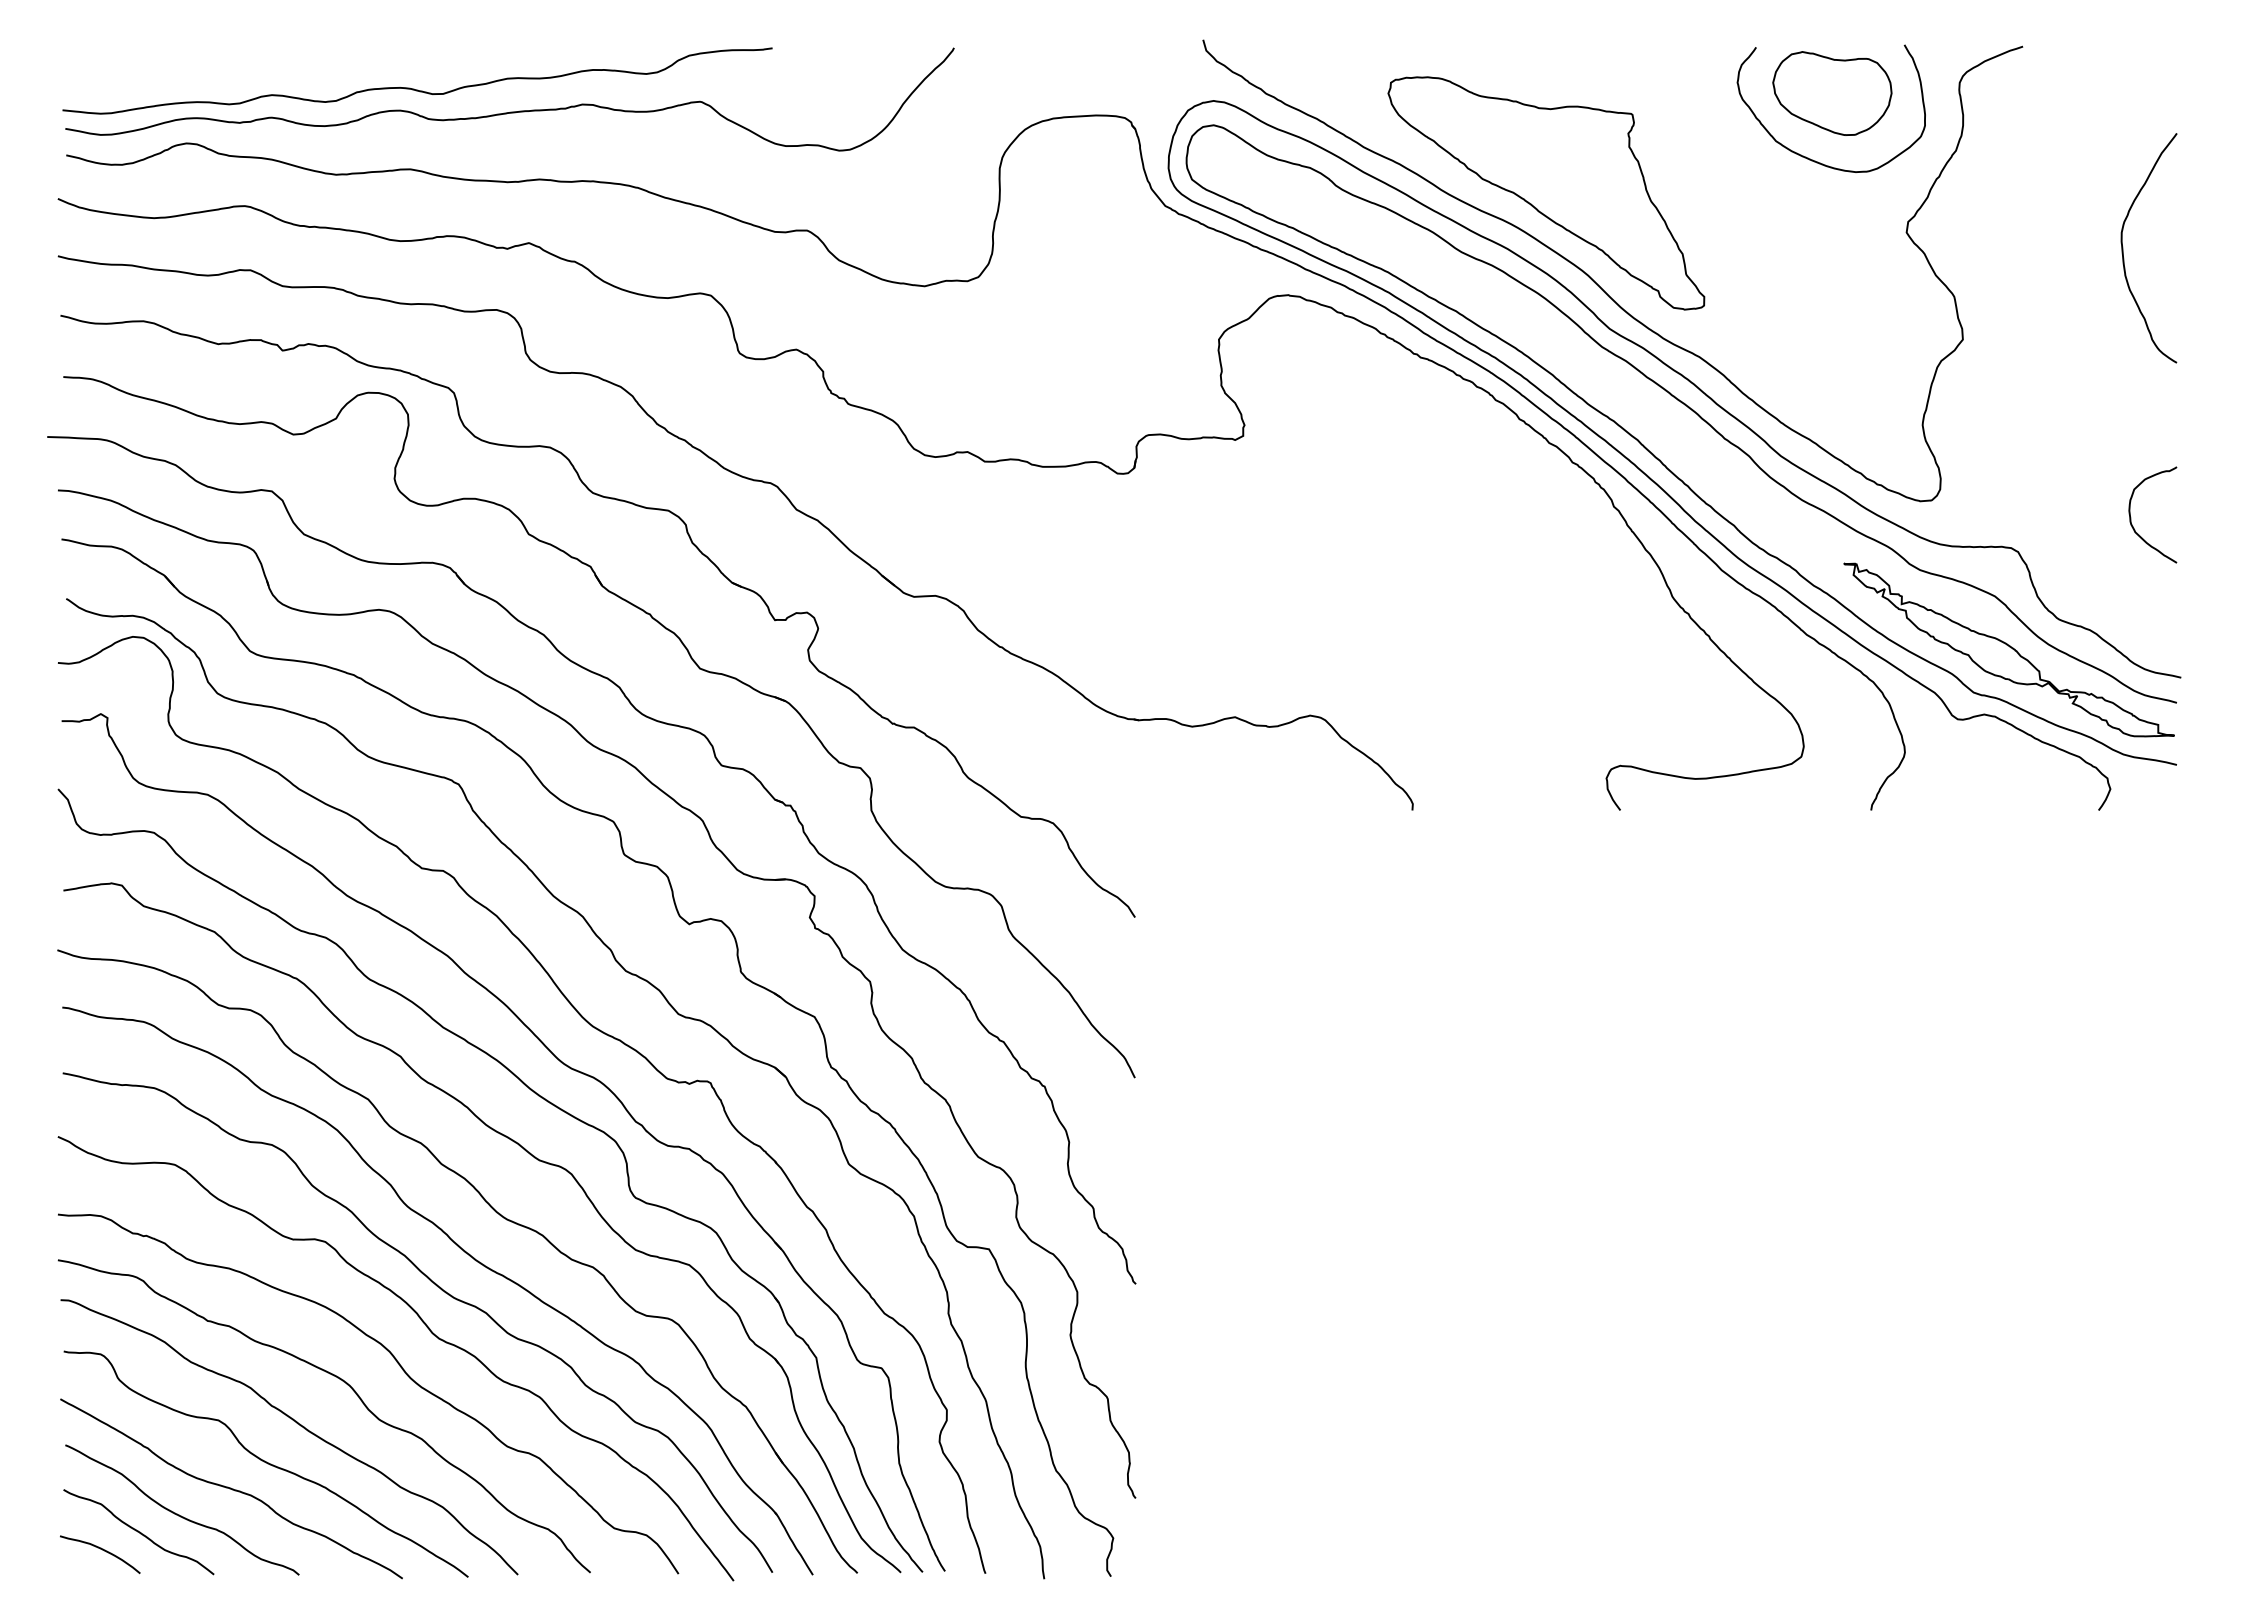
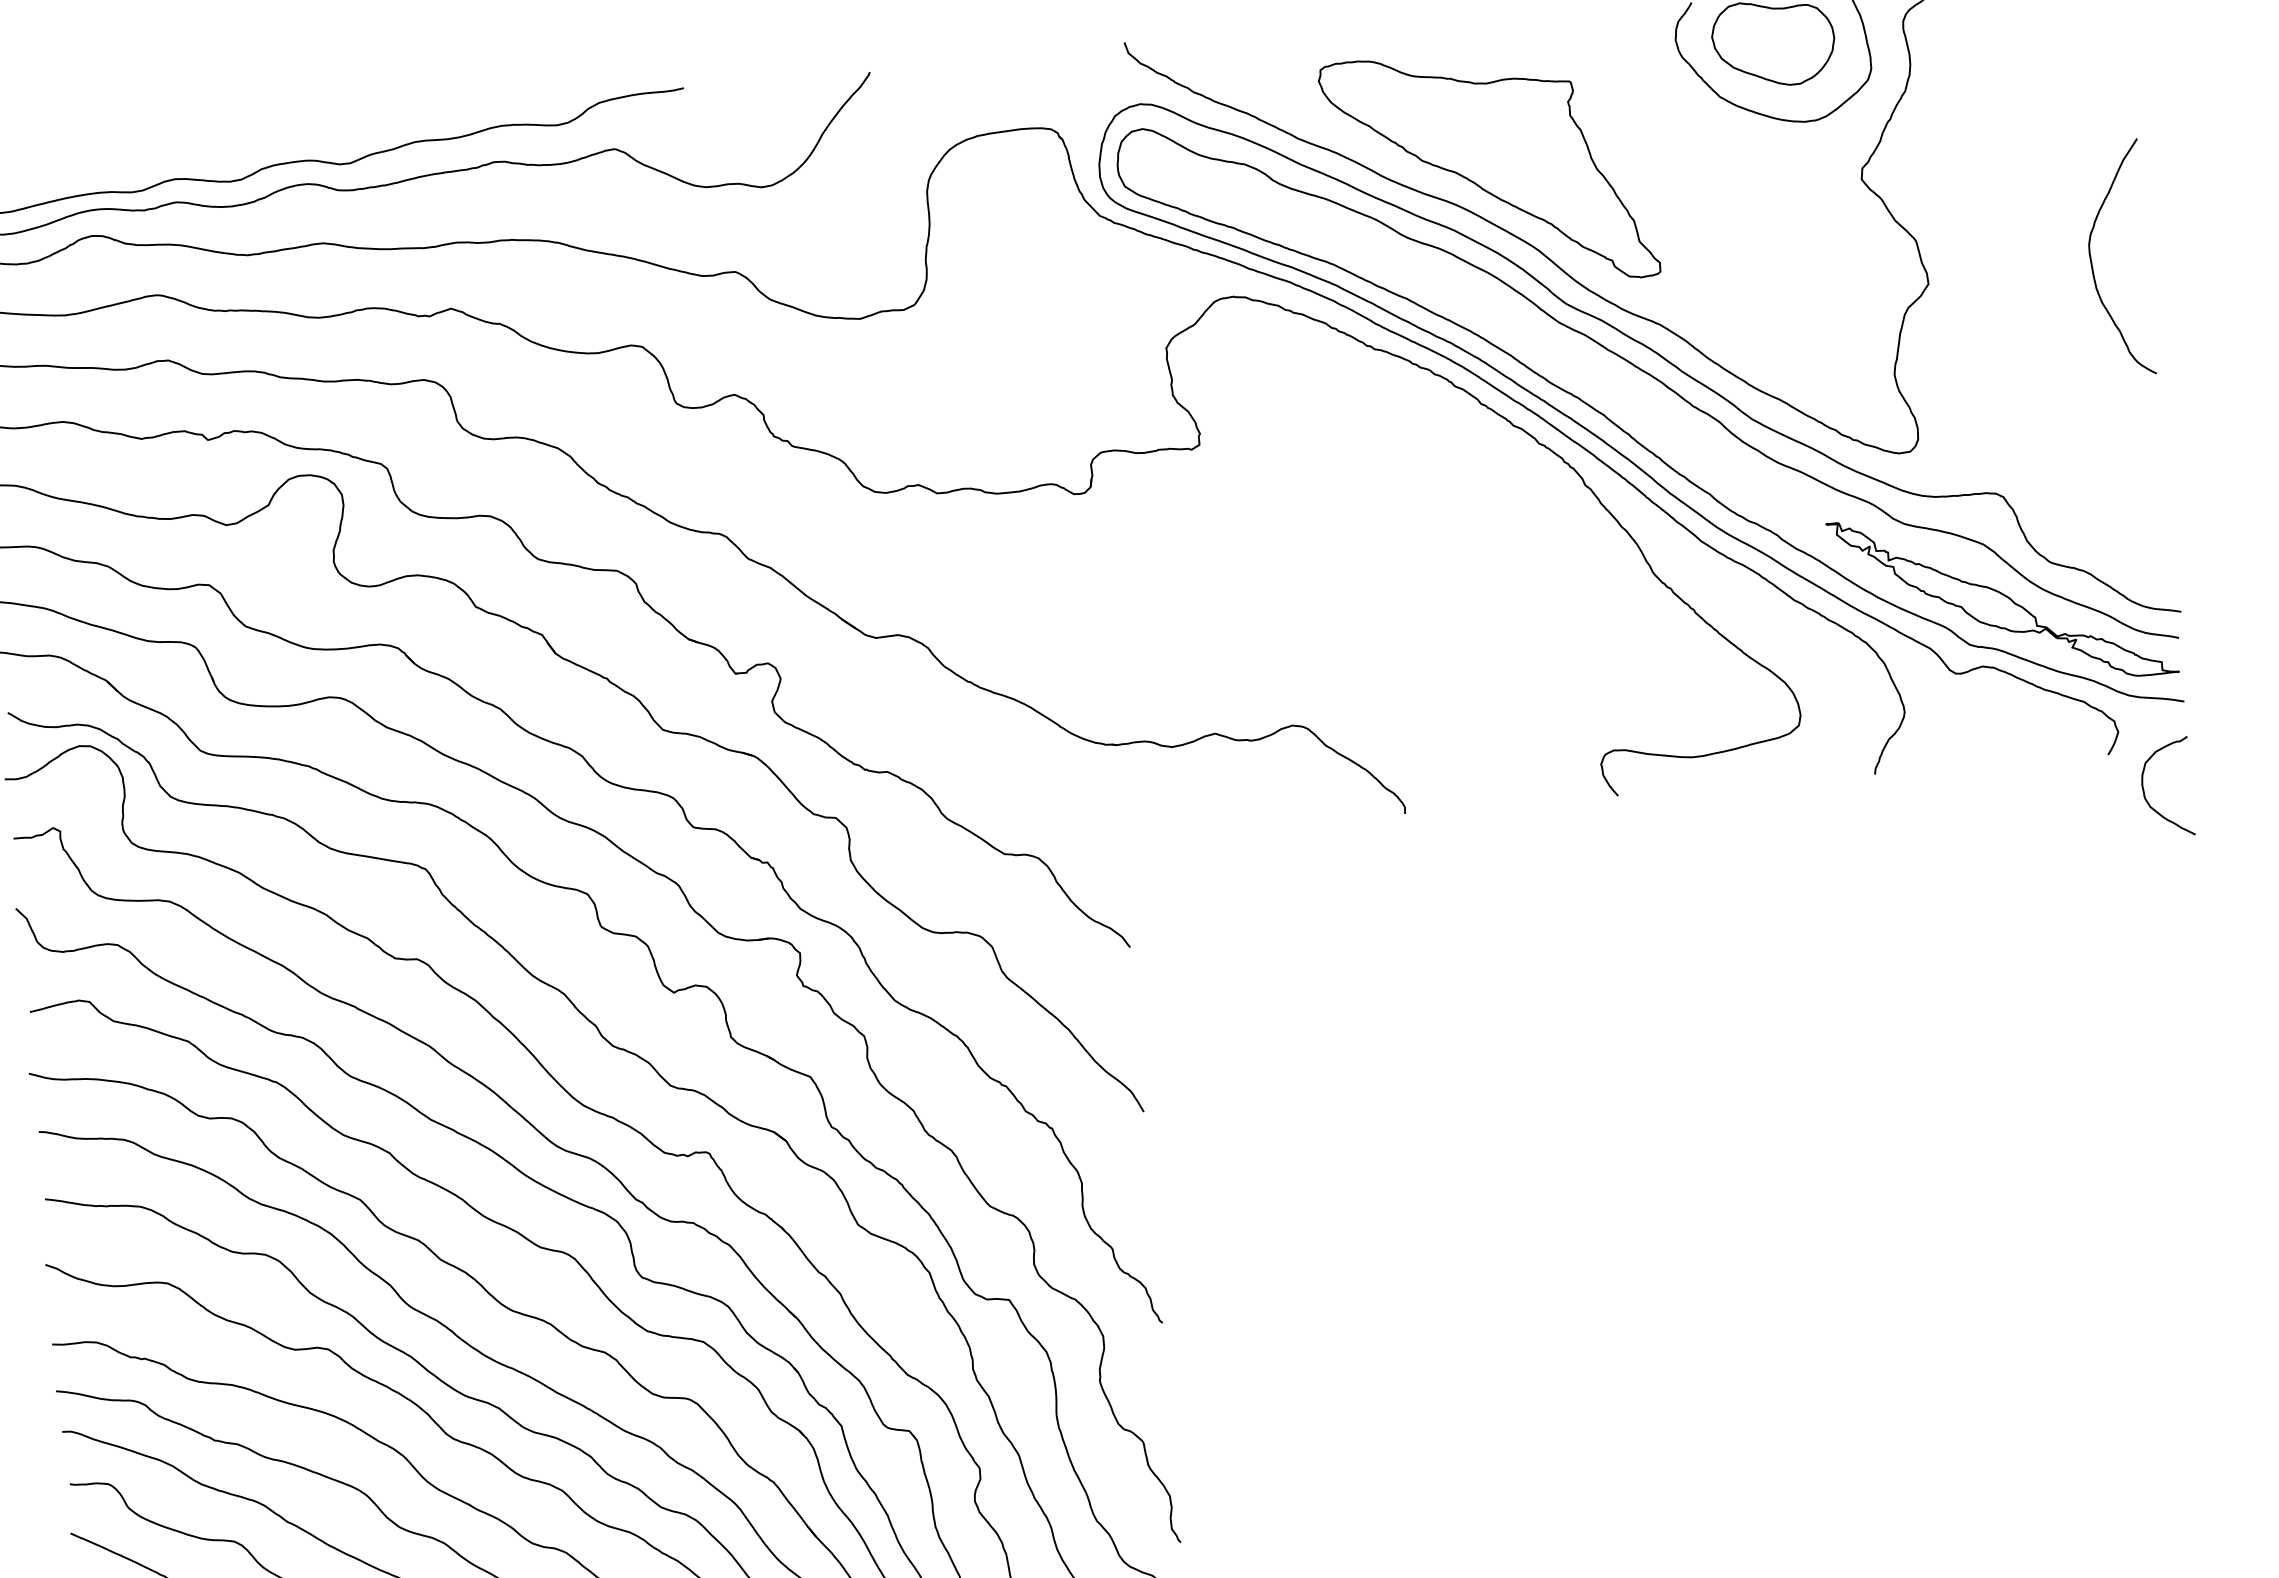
curve: (2123, 248) -> (2092, 261), moved
curve: (2131, 517) -> (2145, 792), moved

